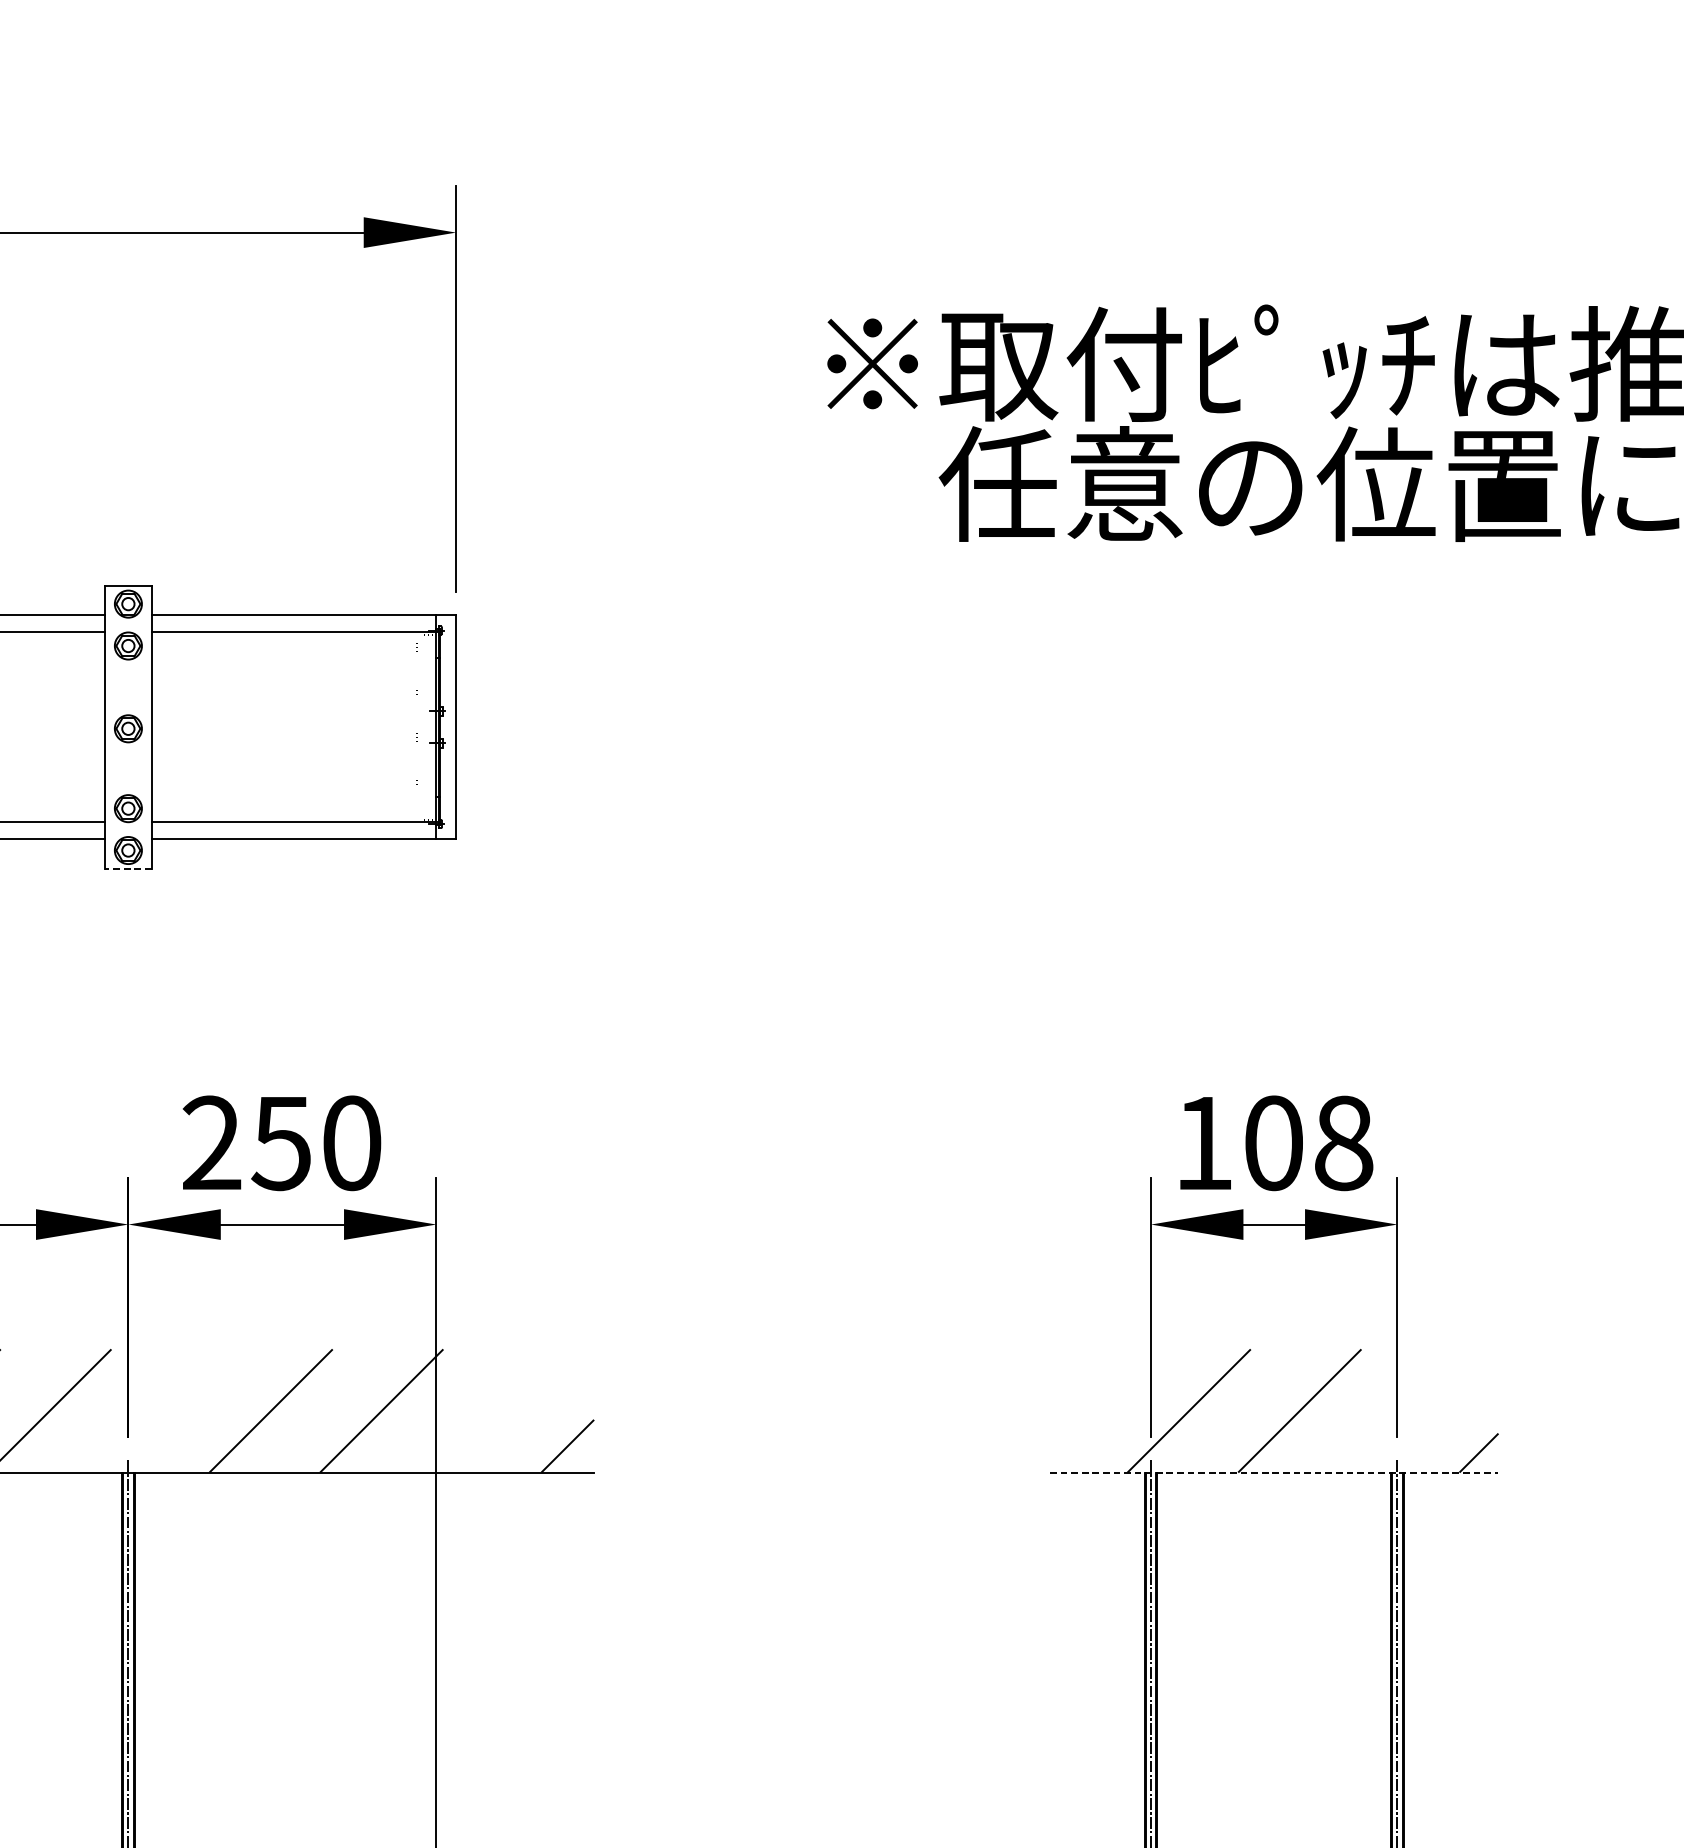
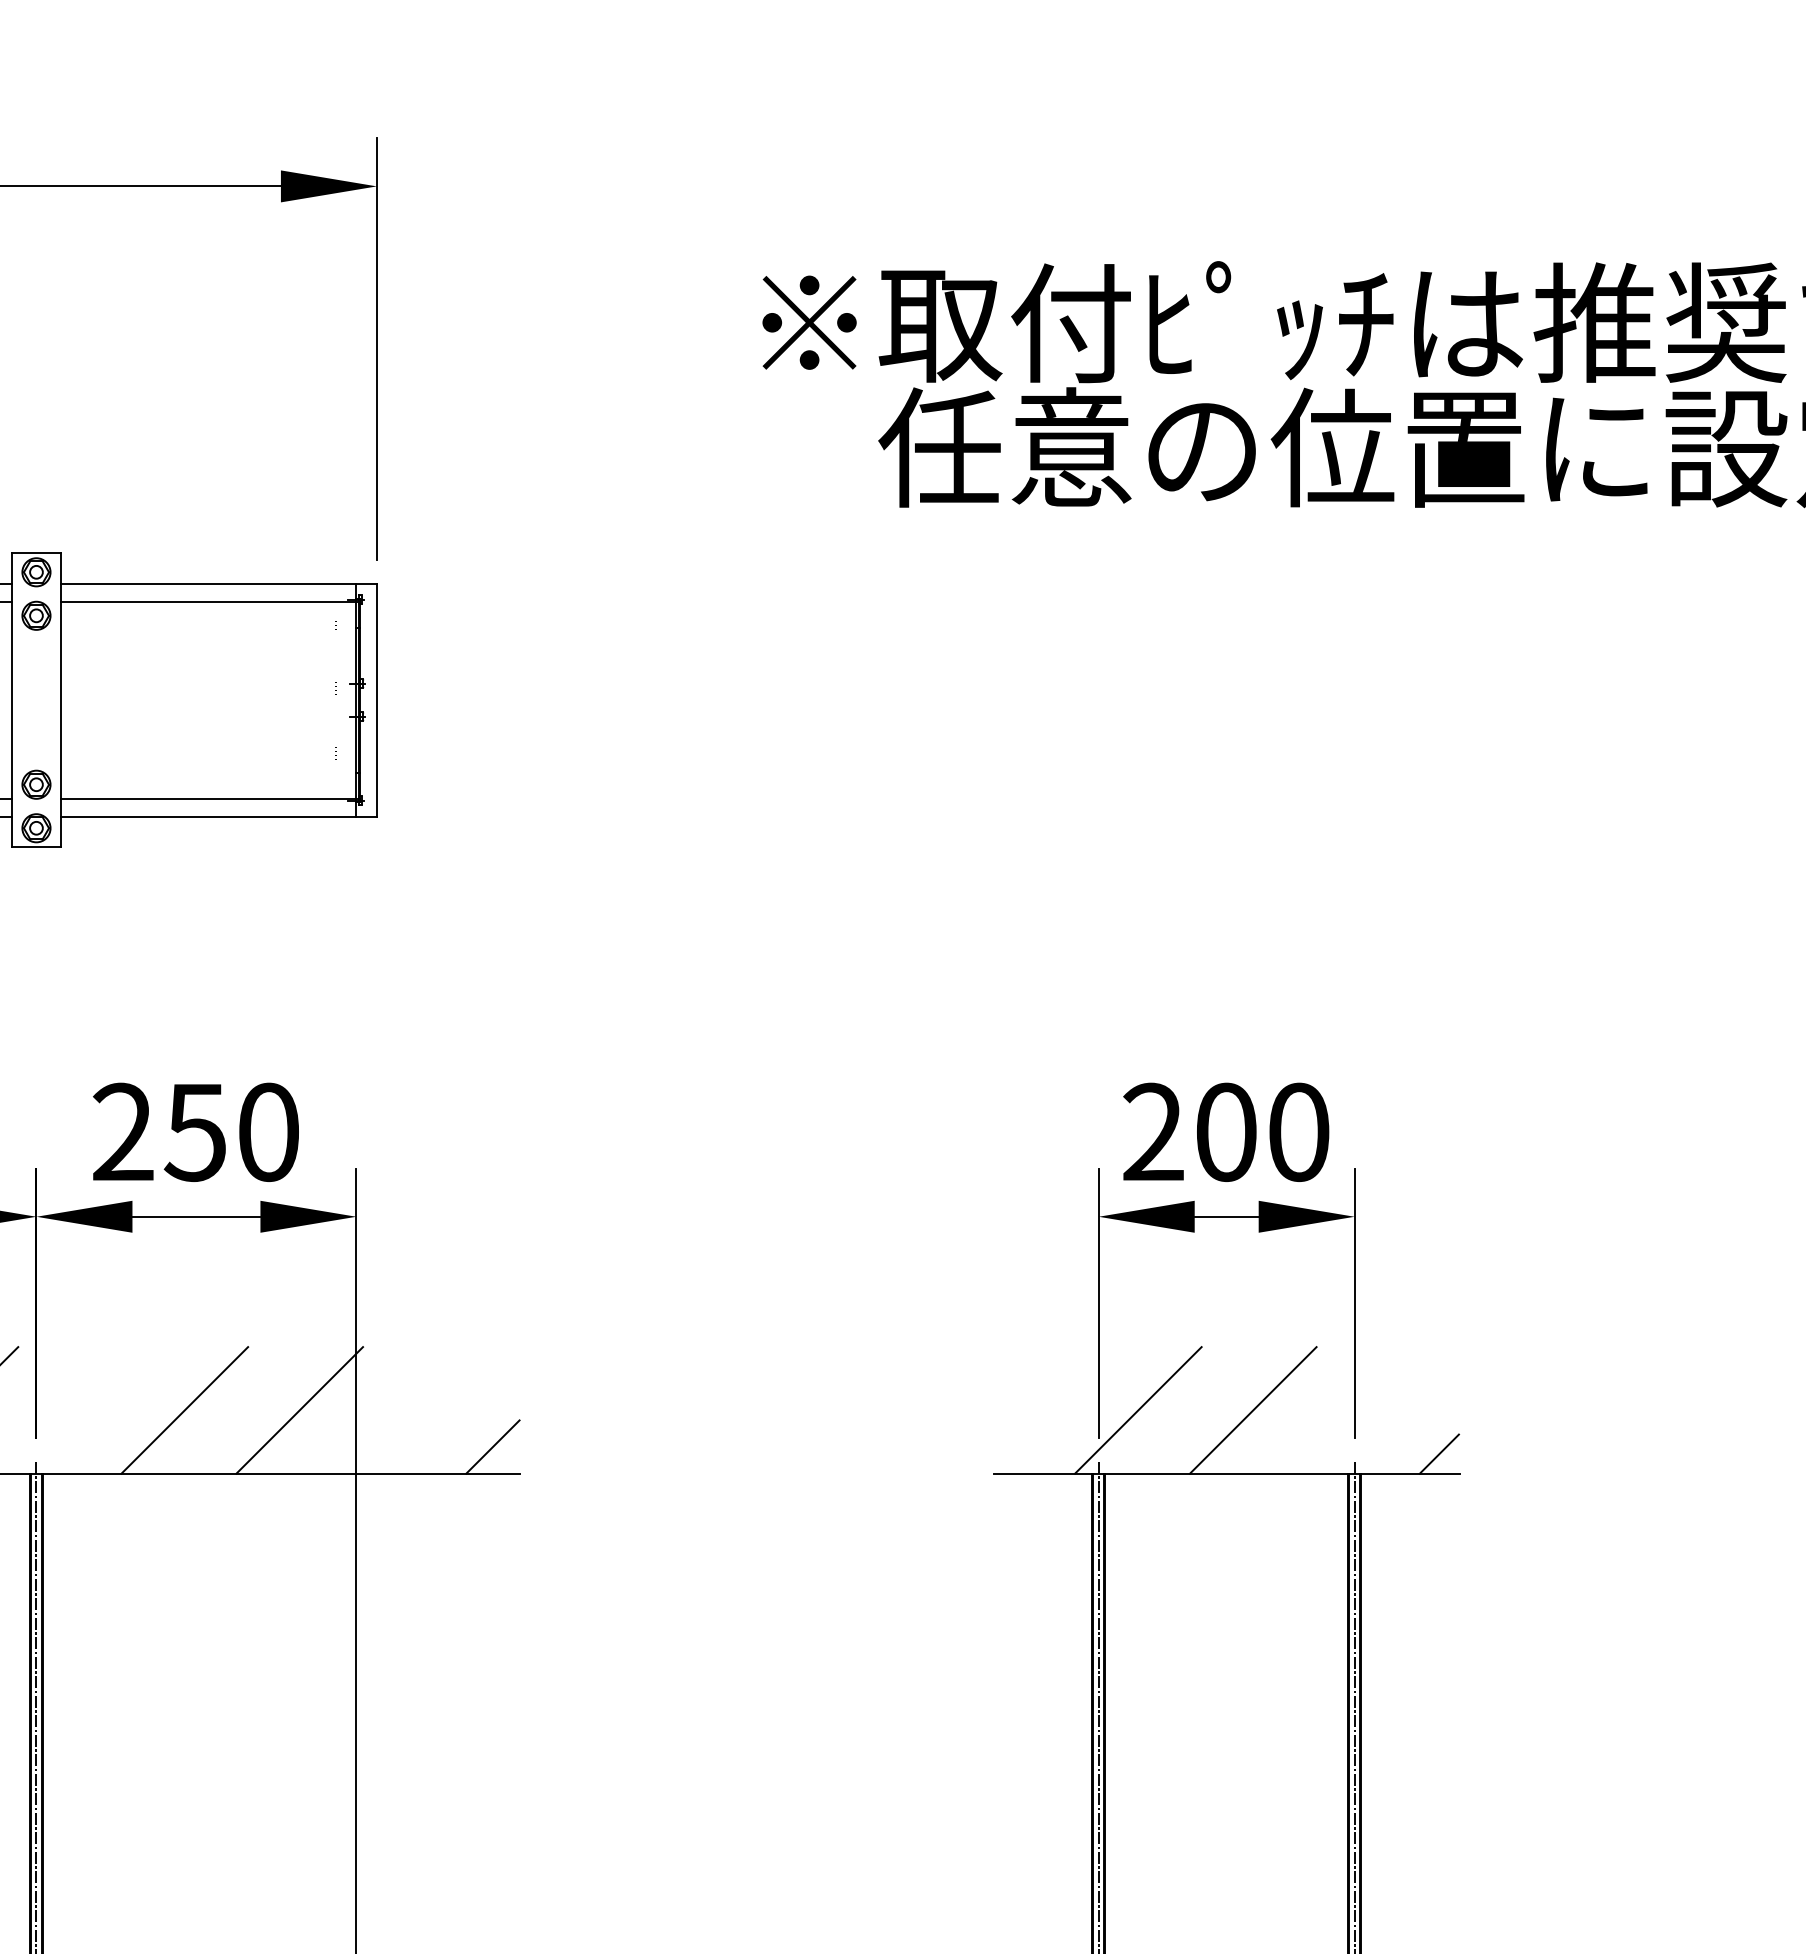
part: (128, 728) -> (36, 701), removed
line: (127, 869) -> (35, 847), dashed -> solid
text: (1274, 1142) -> (1226, 1131), 108 -> 200
line: (1274, 1472) -> (1226, 1474), dashed -> solid

